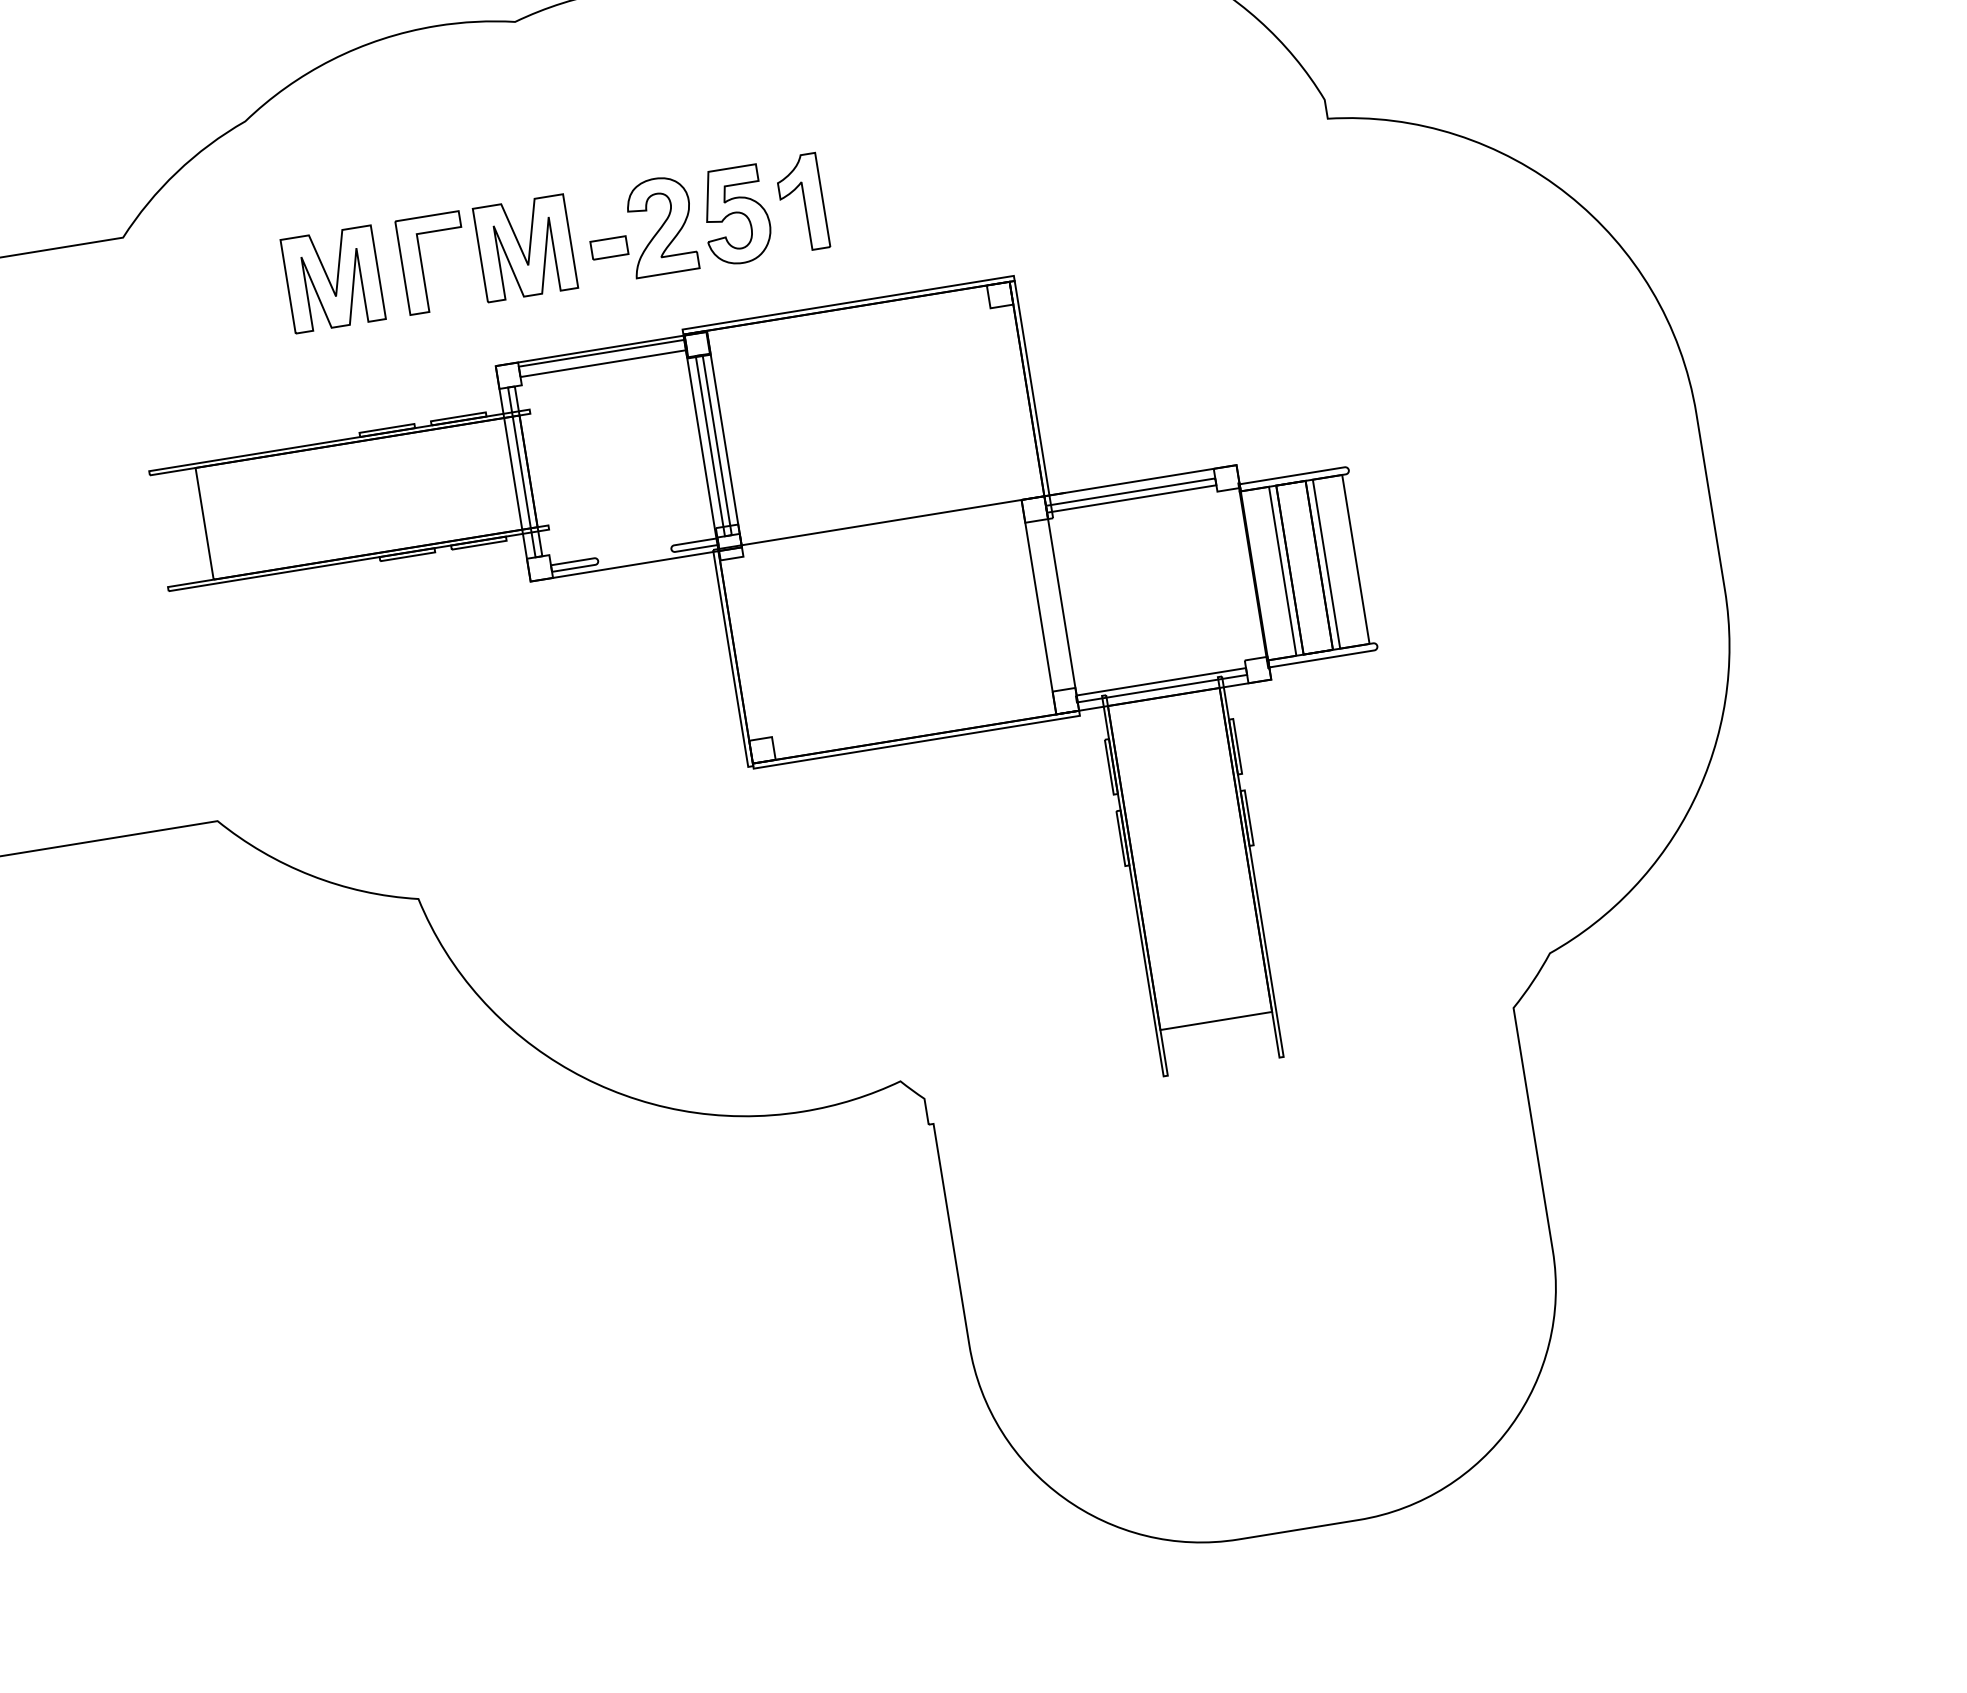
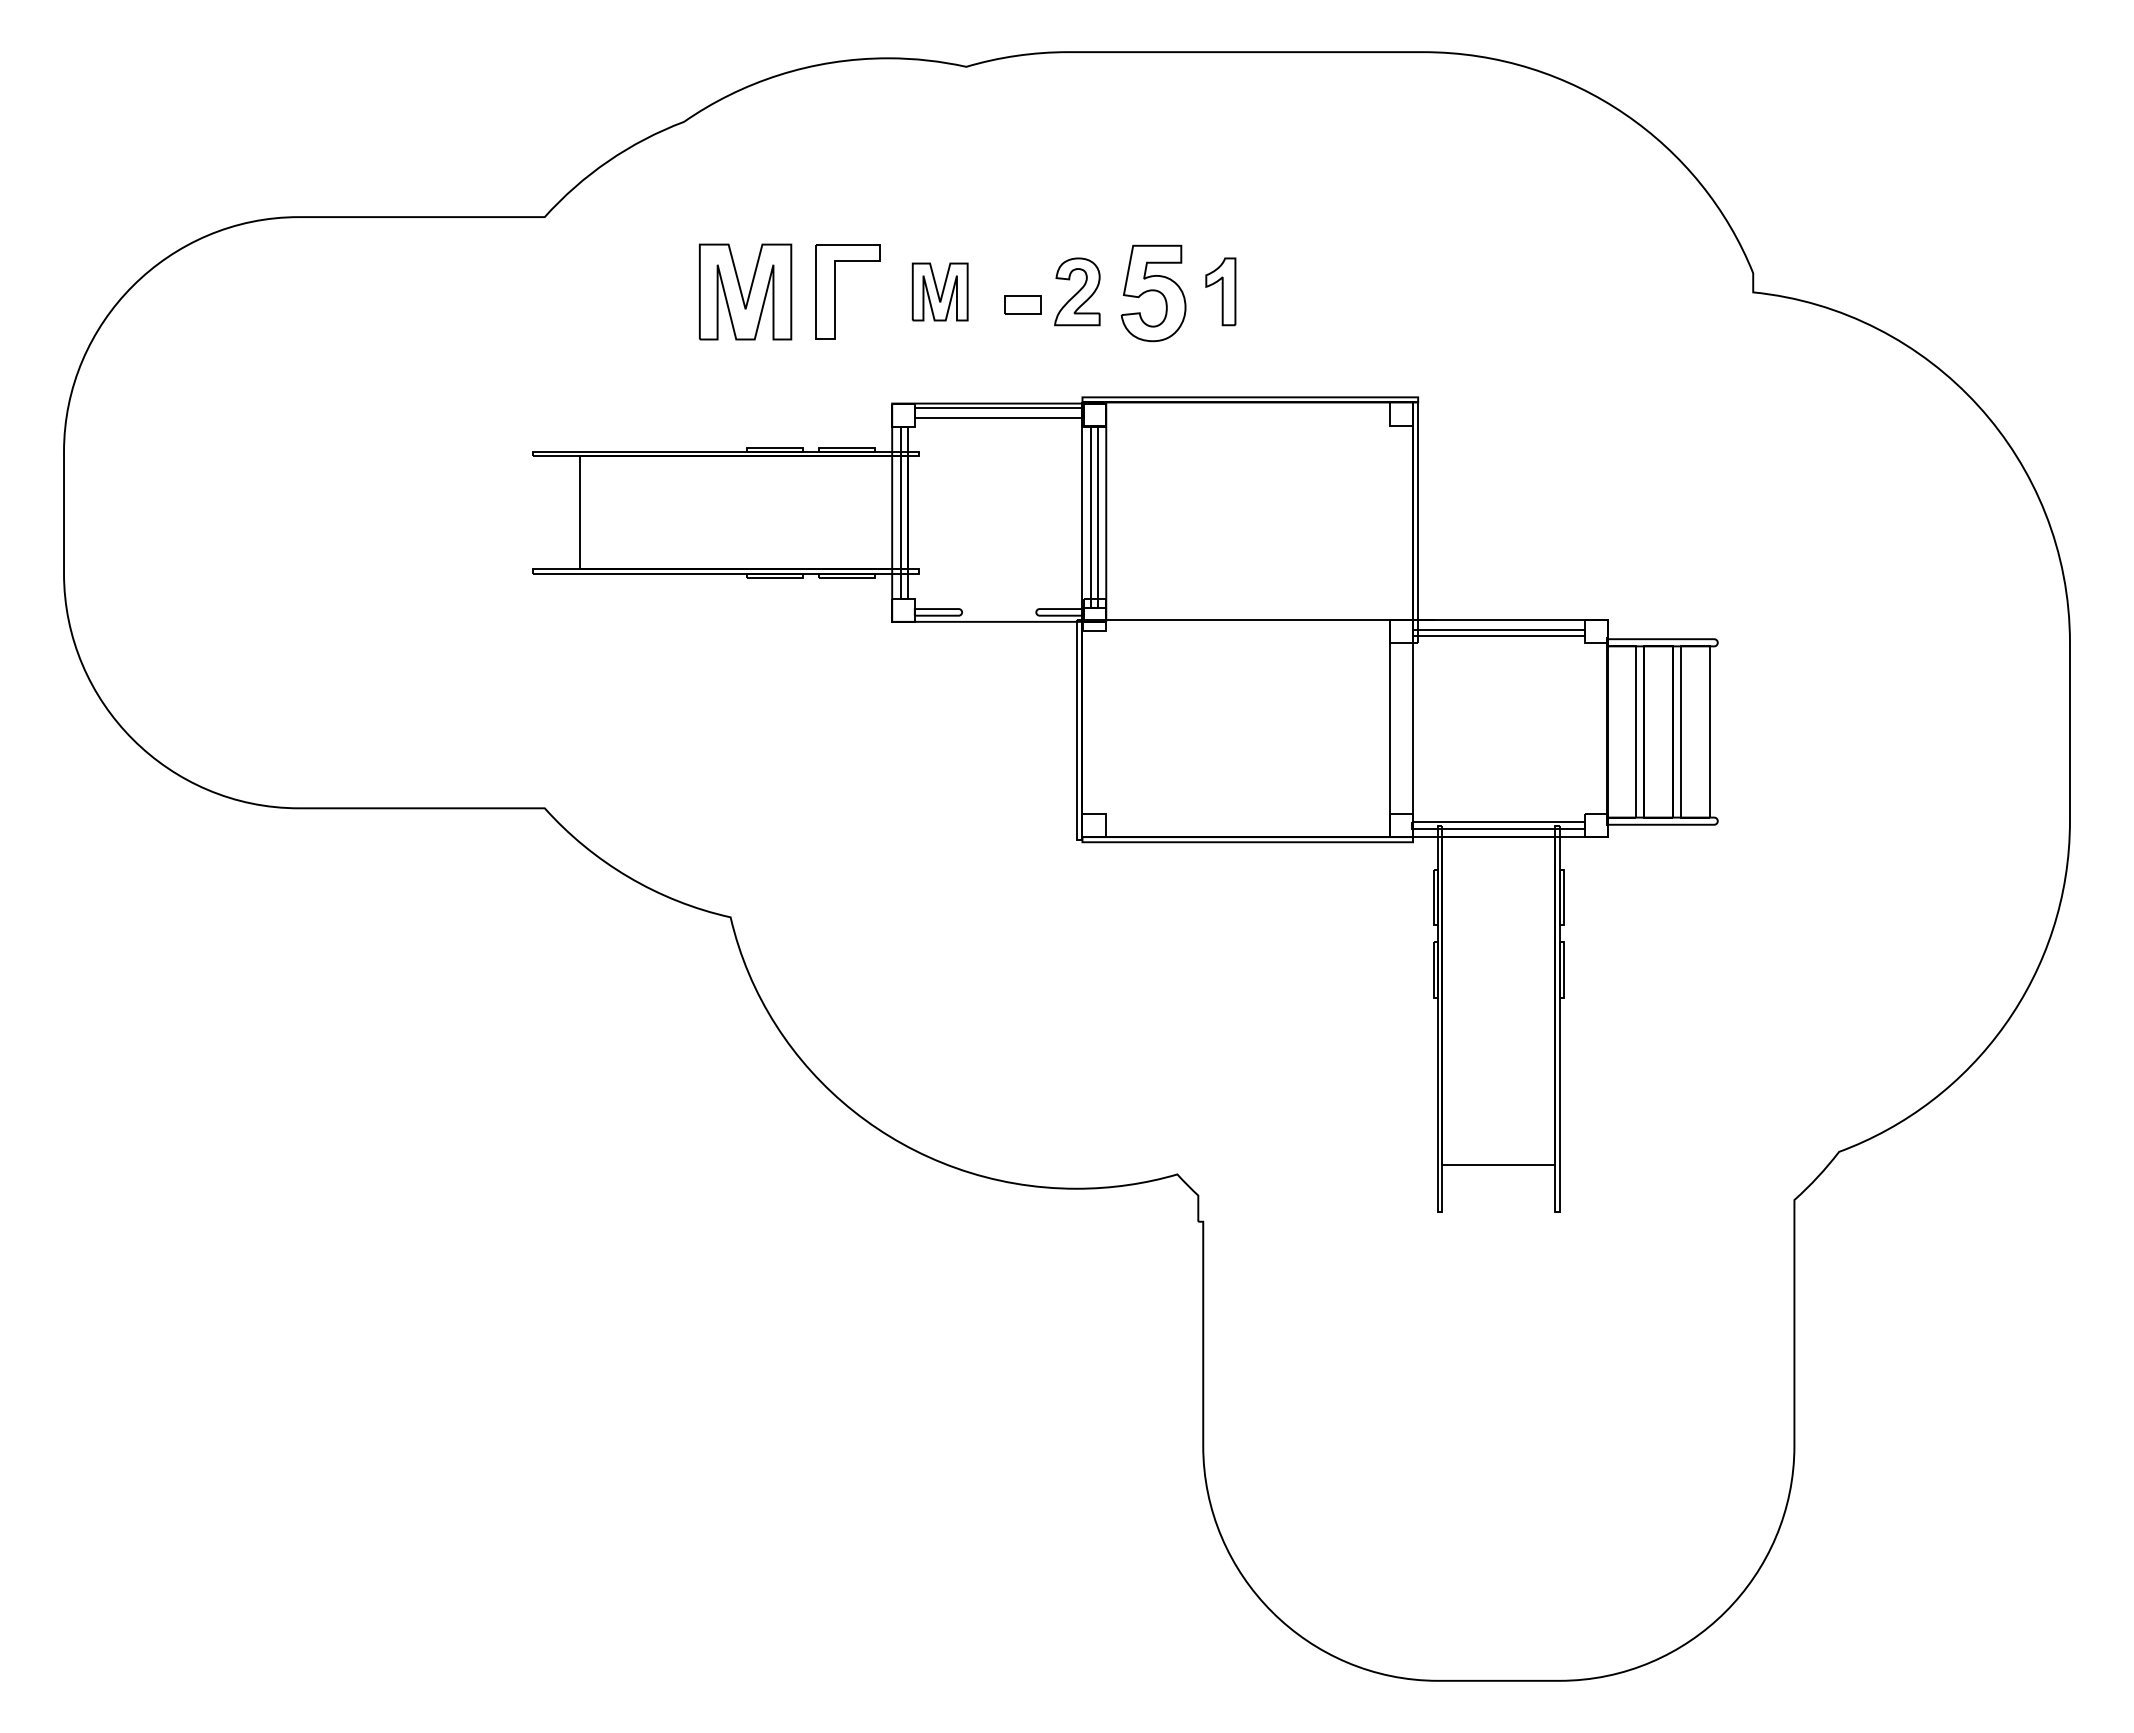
part: (801, 203) -> (1220, 291), size x0.7
part: (660, 225) -> (1077, 291), size x0.7
part: (524, 247) -> (939, 291), size x0.6

